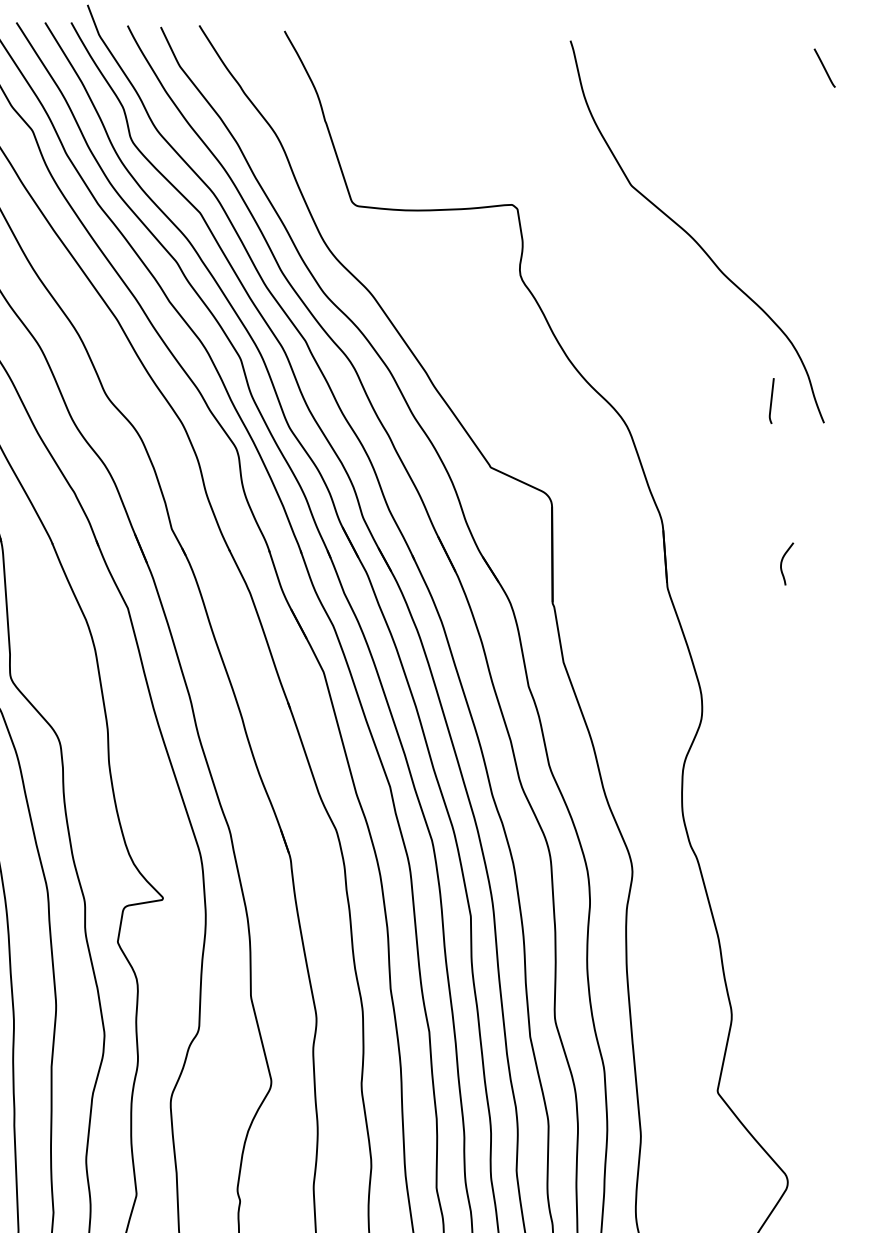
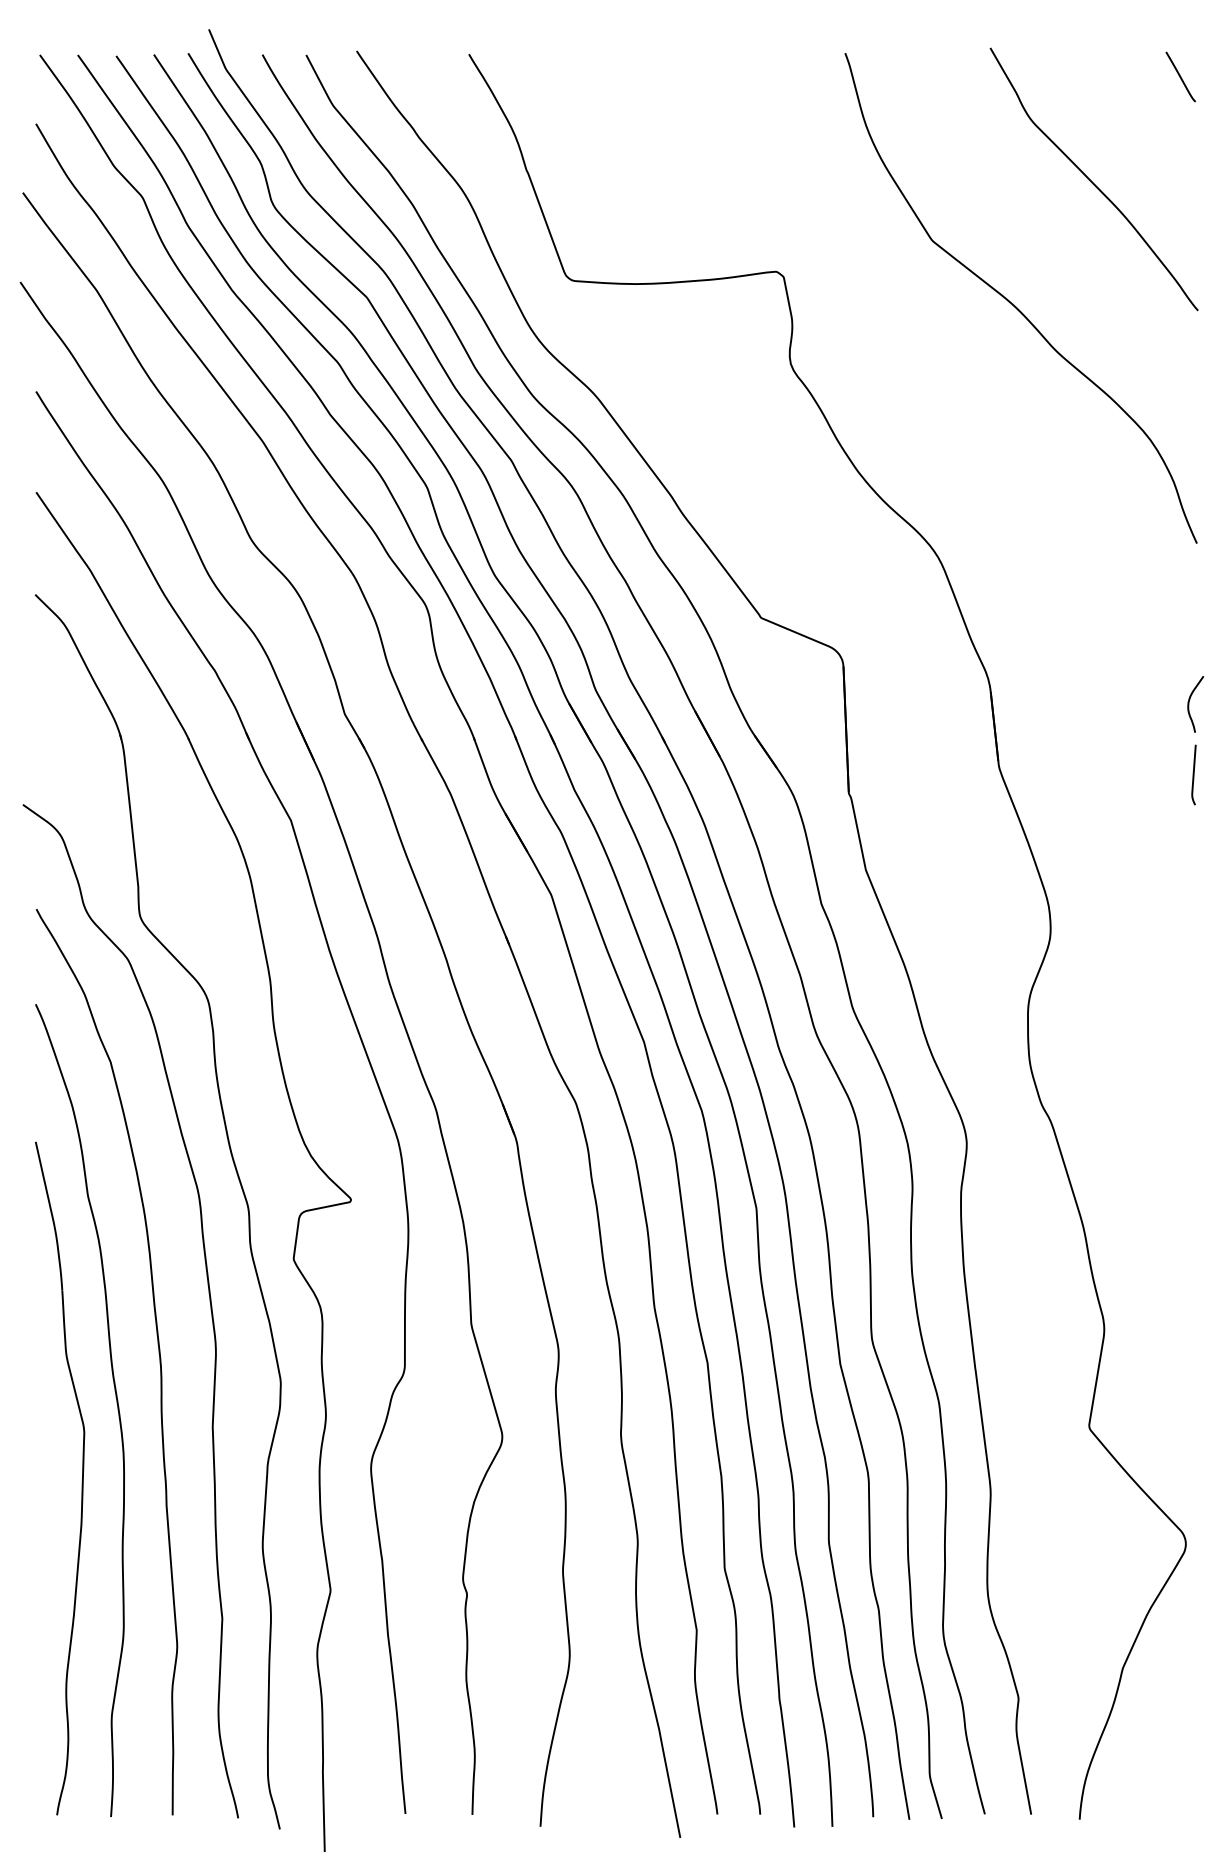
curve: (754, 144) -> (1091, 180), added
curve: (771, 400) -> (1193, 774), moved
curve: (782, 563) -> (1189, 704), moved

